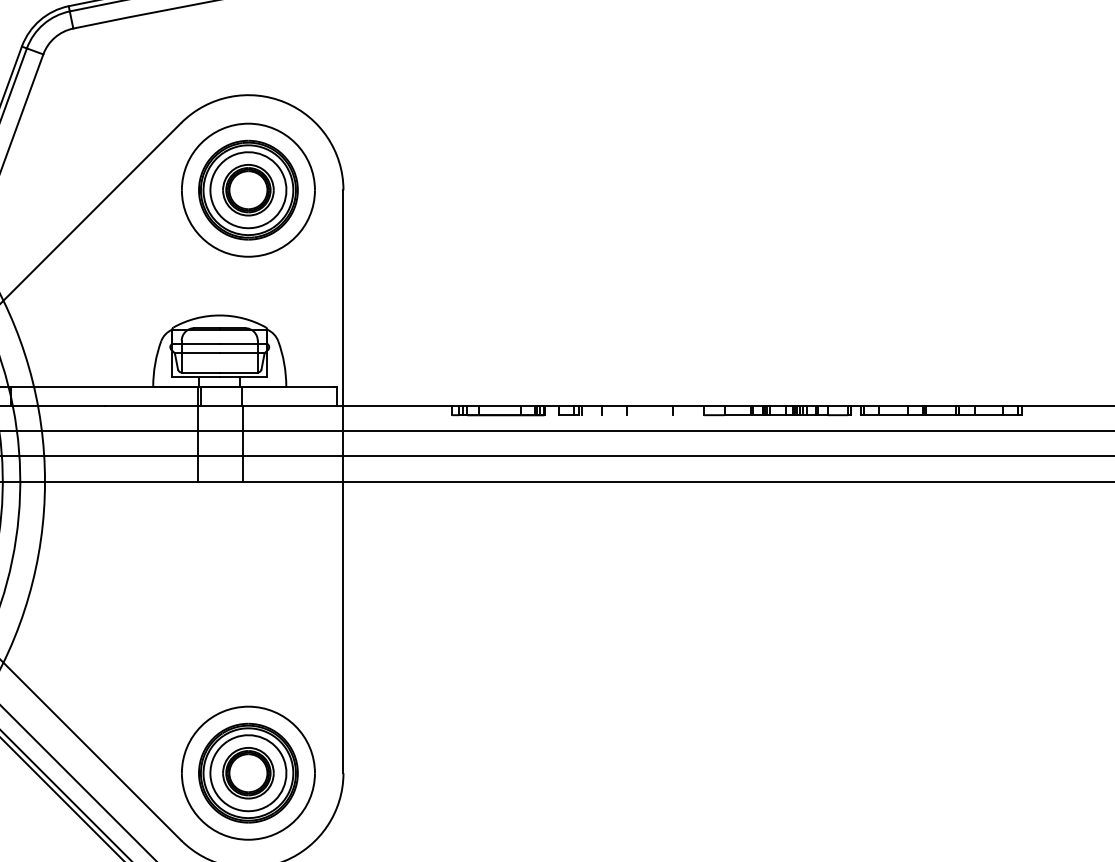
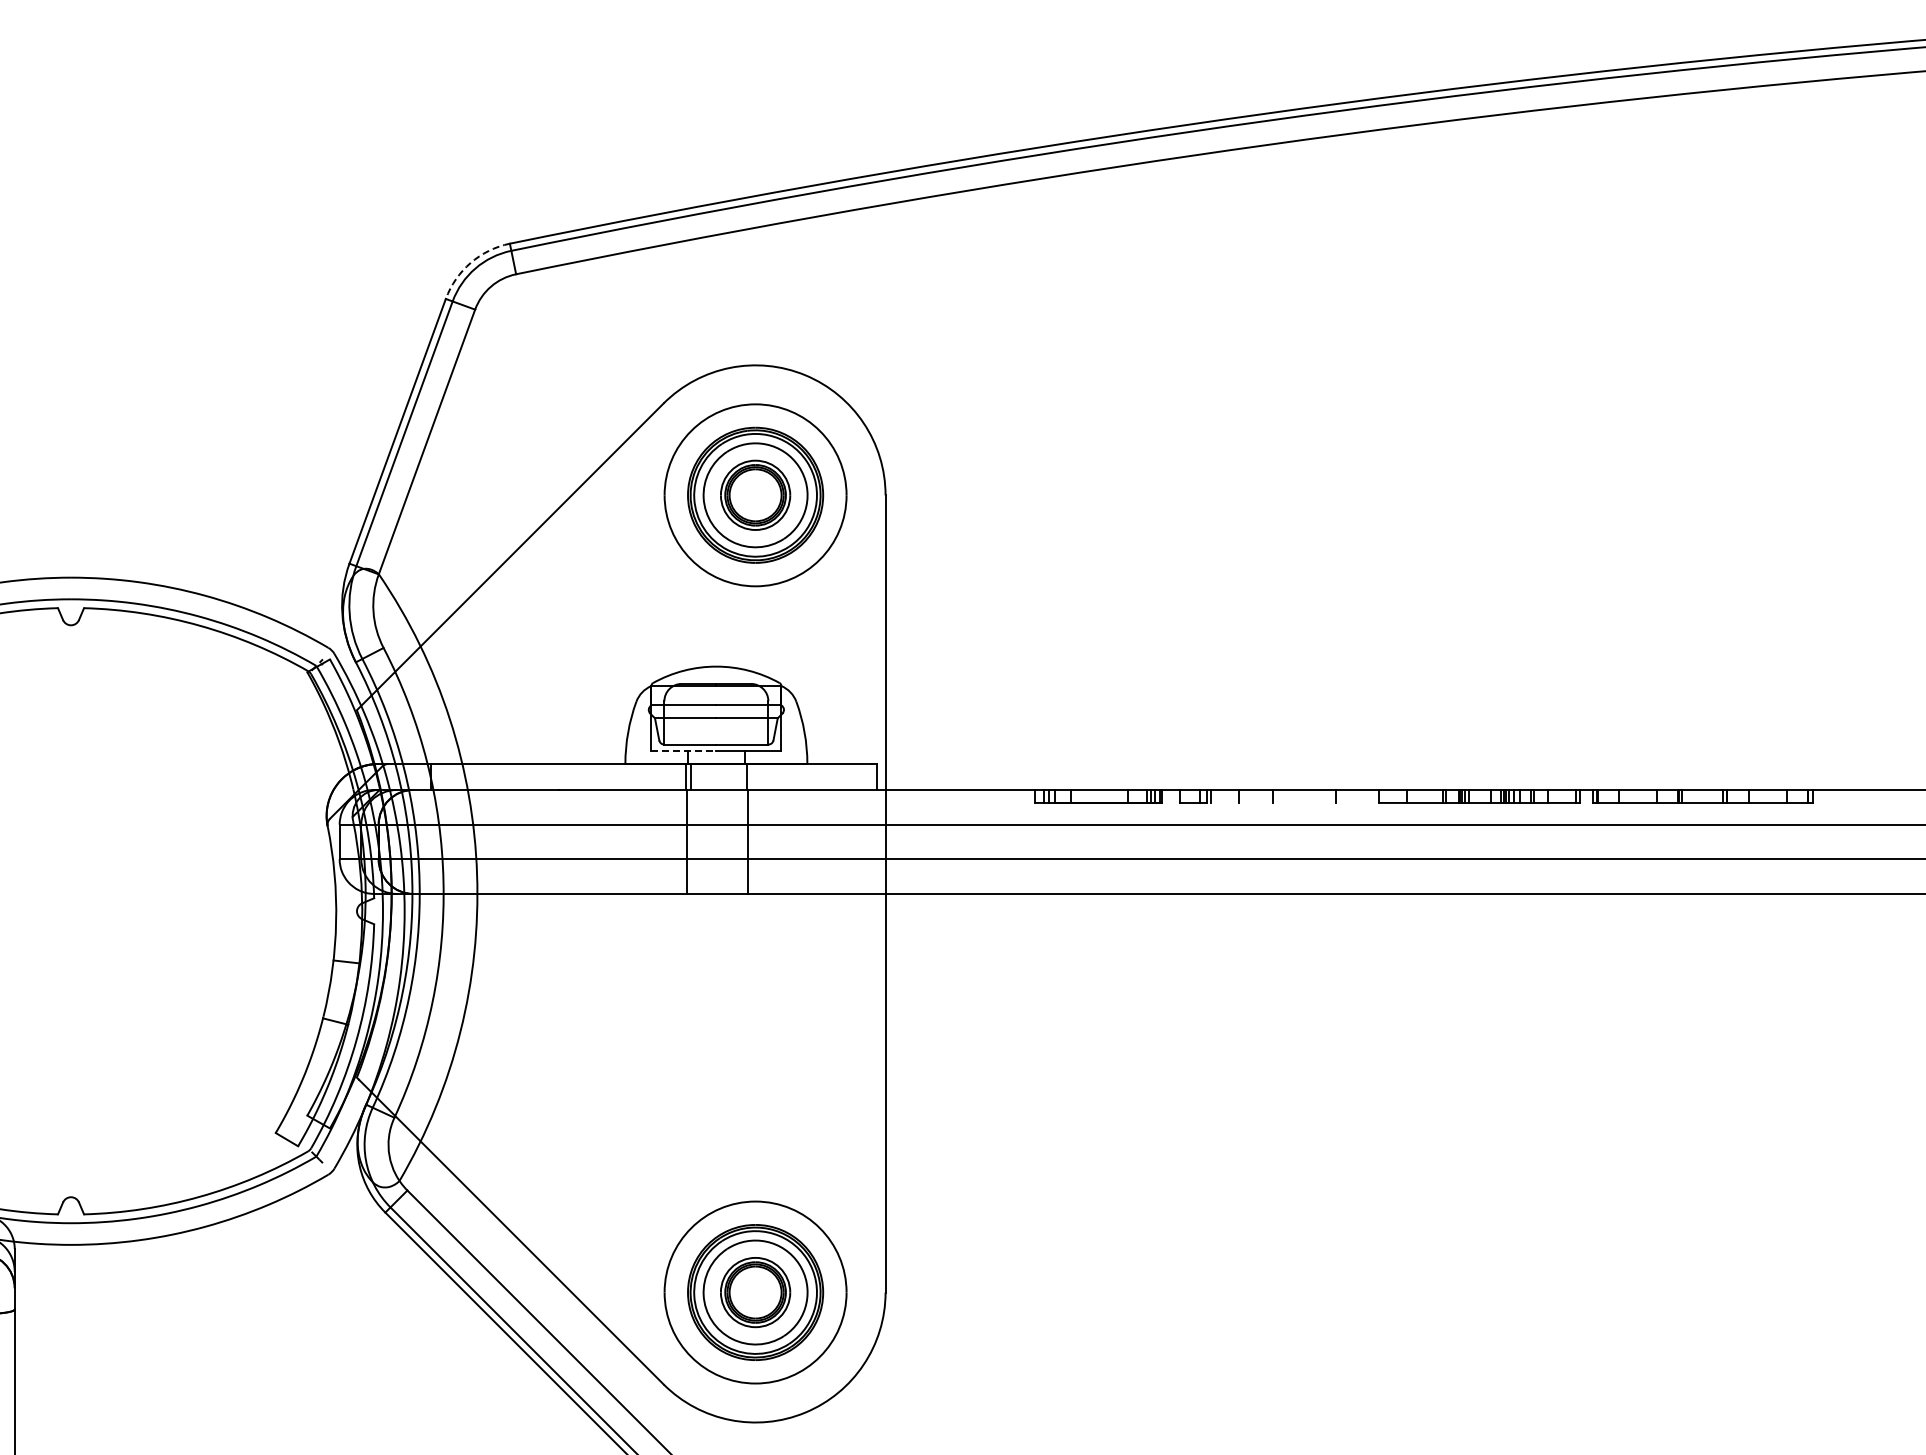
arc: (39, 19) -> (470, 262), solid -> dashed
line: (196, 377) -> (684, 751), solid -> dashed

